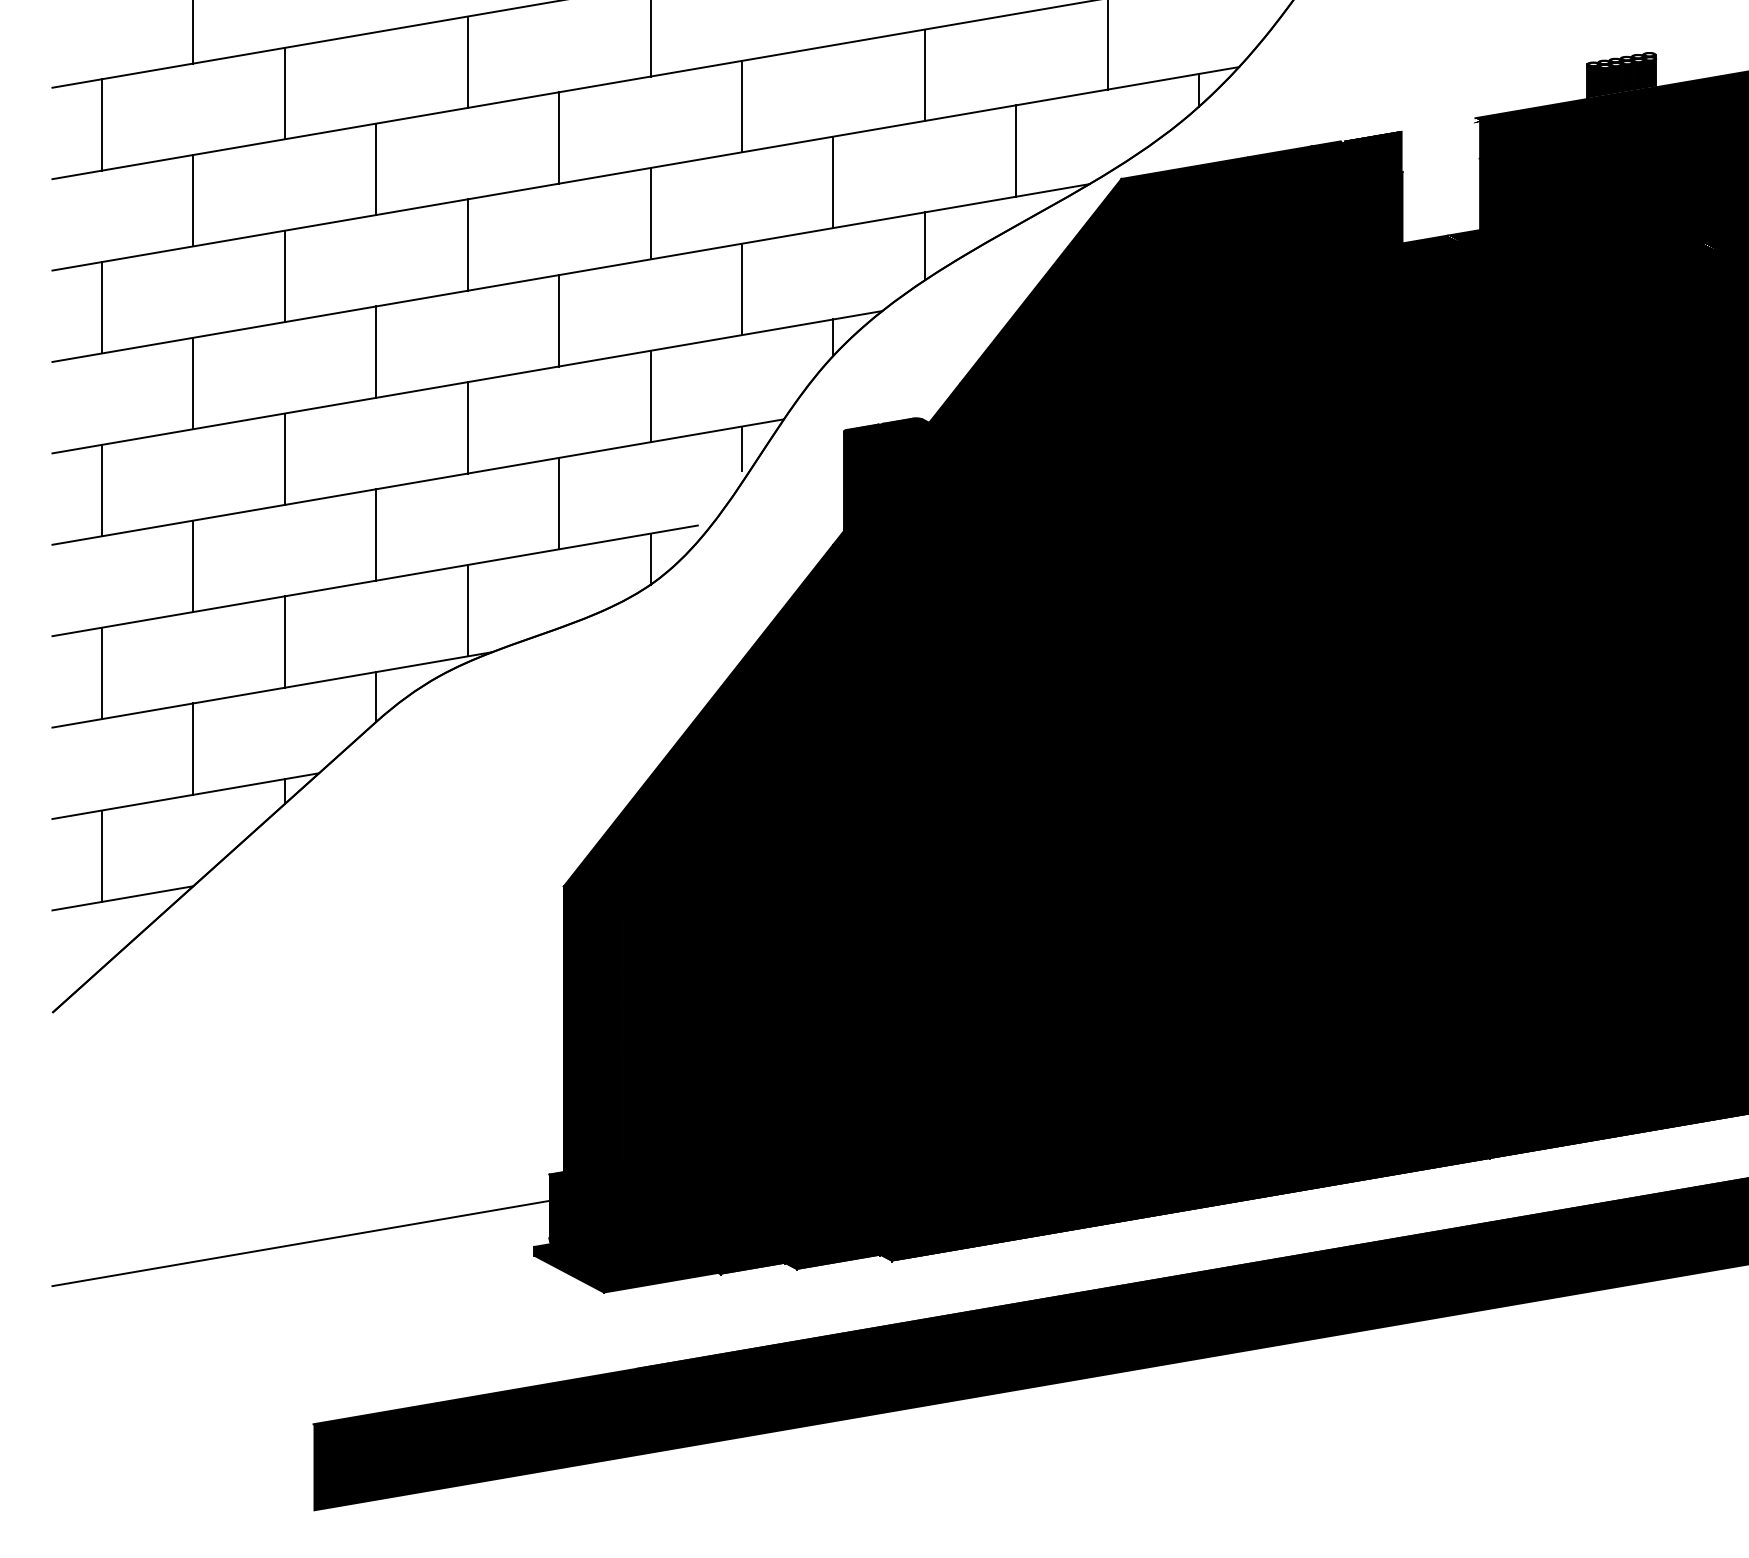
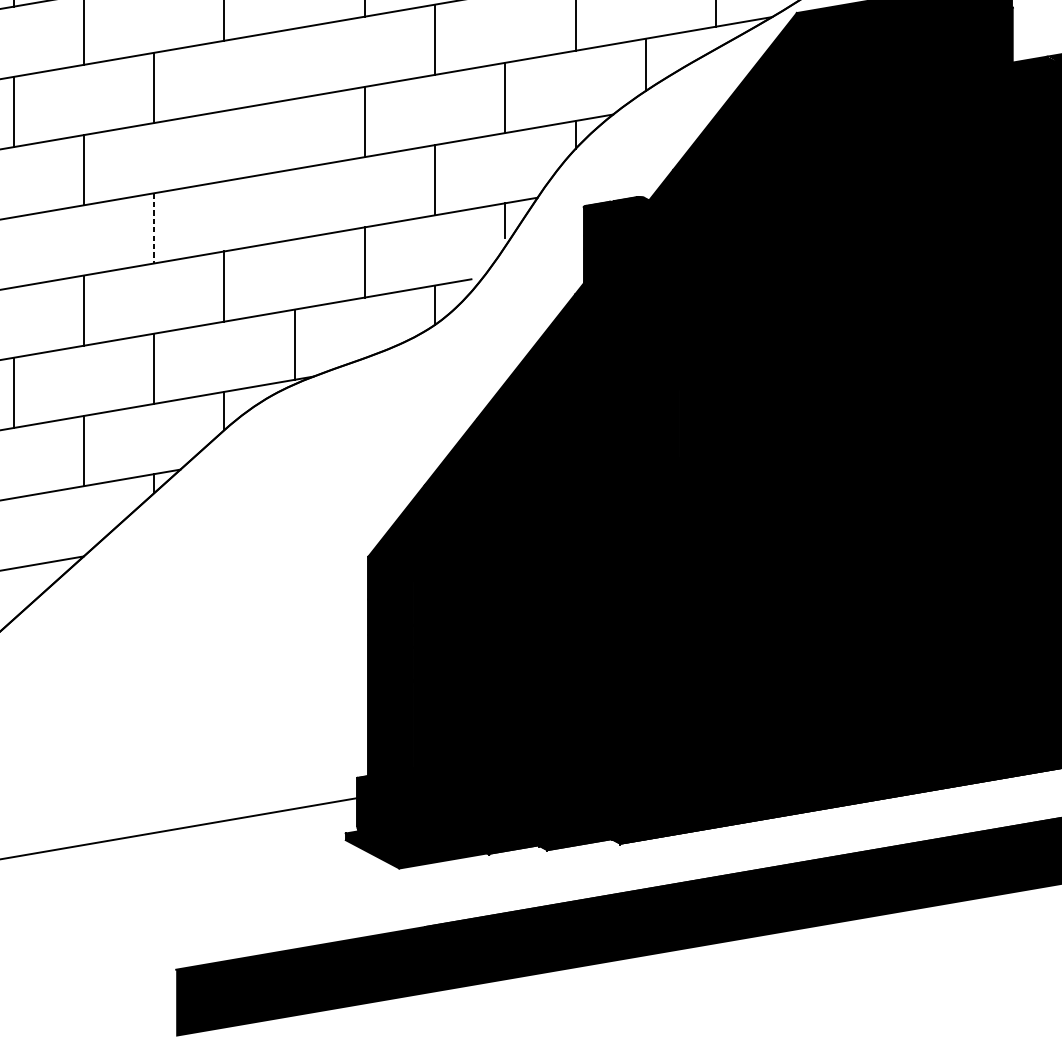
line: (467, 244) -> (294, 63), removed
line: (376, 351) -> (224, 145), removed
line: (467, 427) -> (294, 204), removed
line: (284, 459) -> (153, 228), solid -> dashed
line: (102, 490) -> (14, 252), removed
line: (102, 855) -> (14, 532), removed

